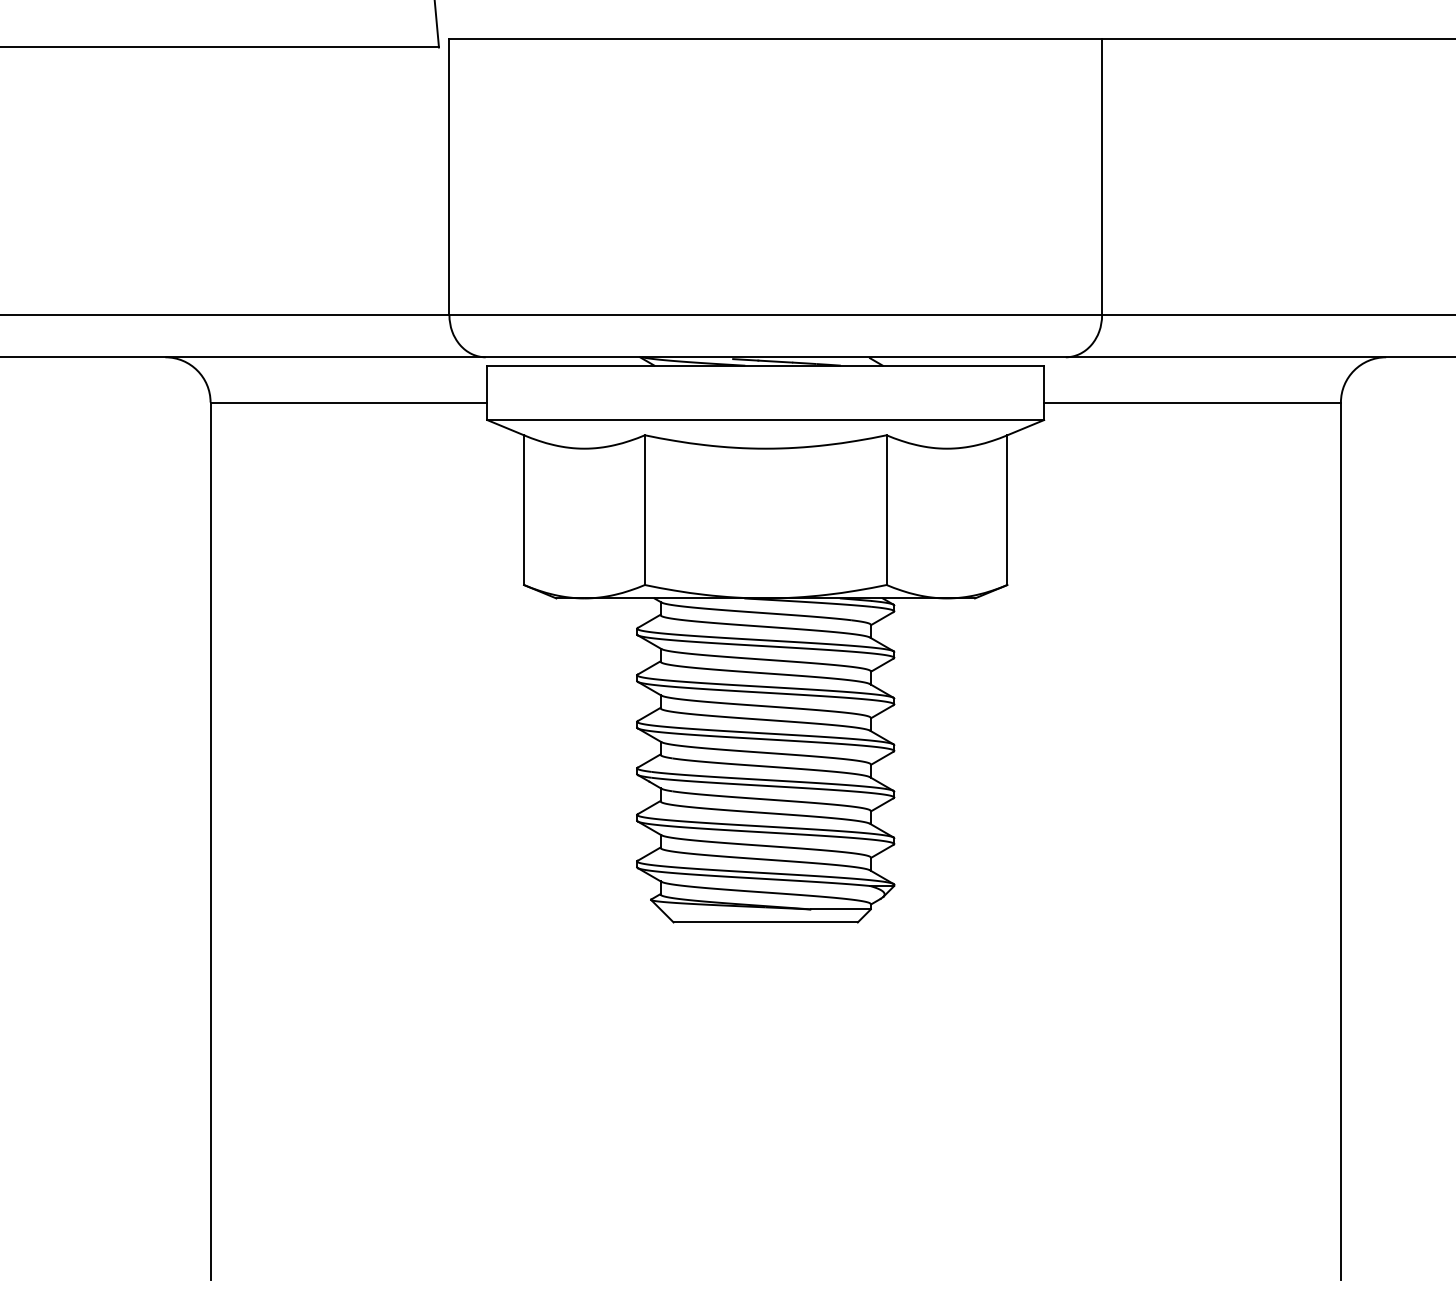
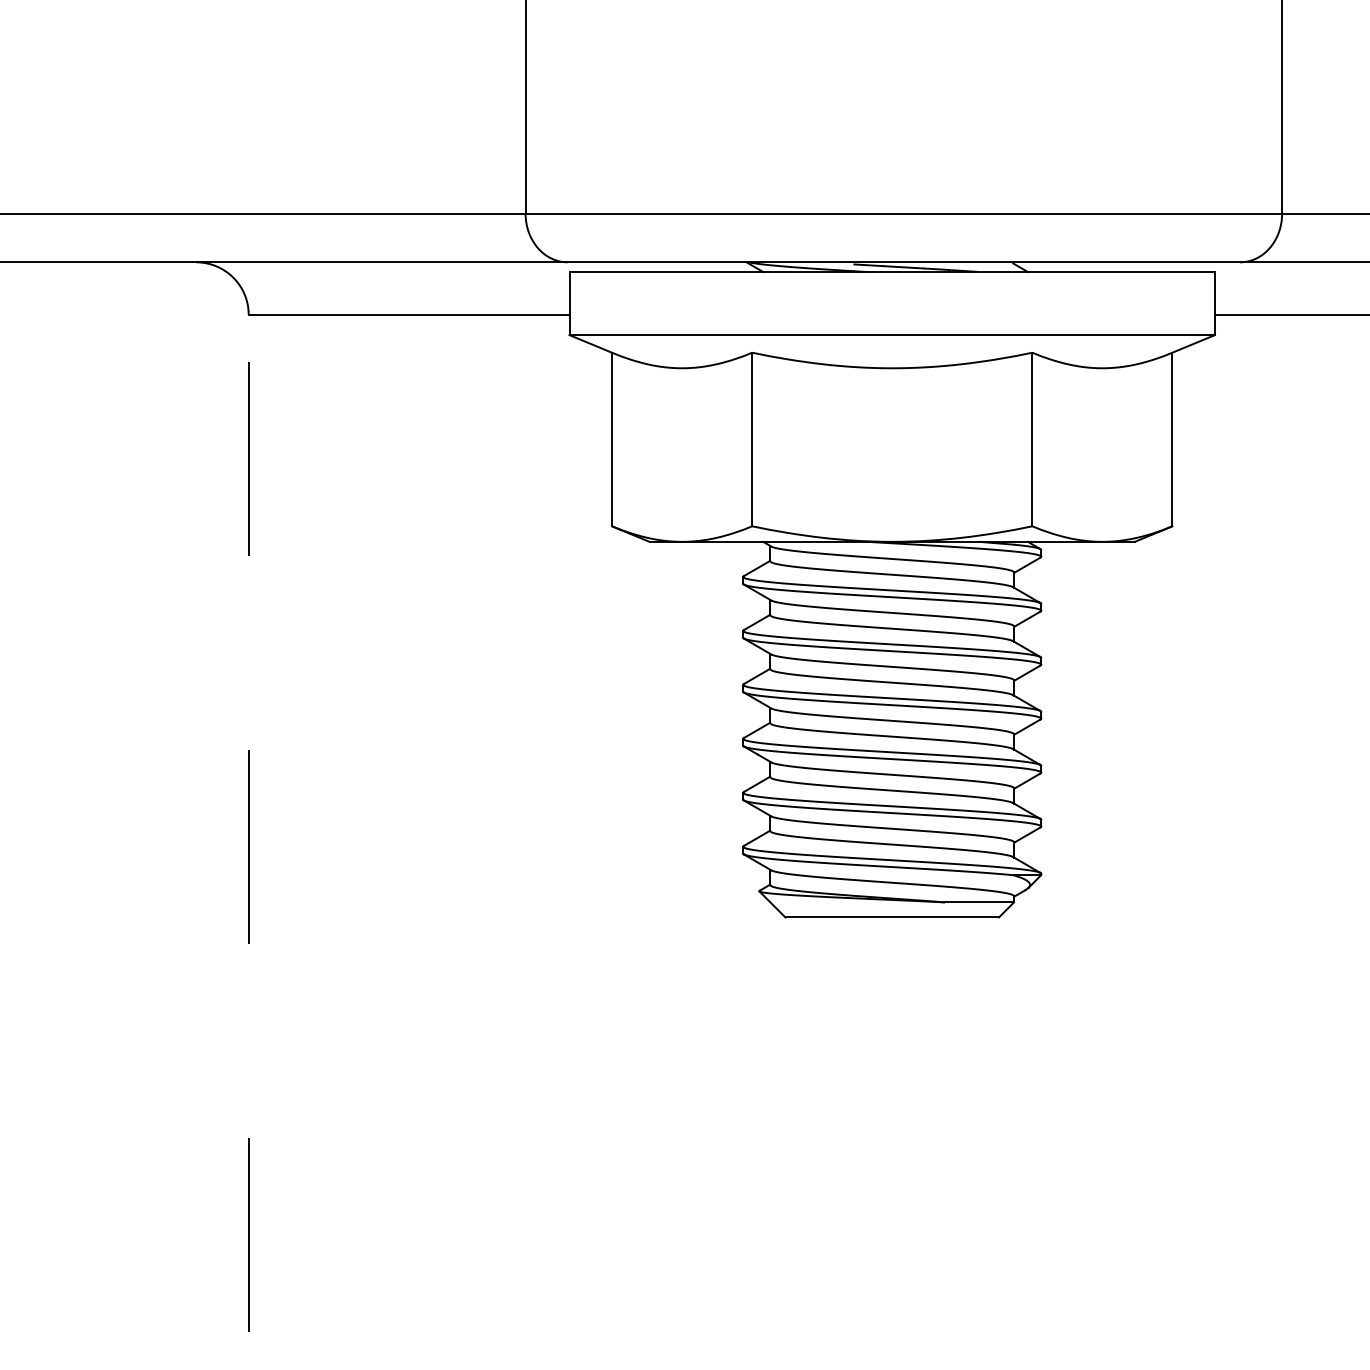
line: (210, 841) -> (248, 823), solid -> dashed

